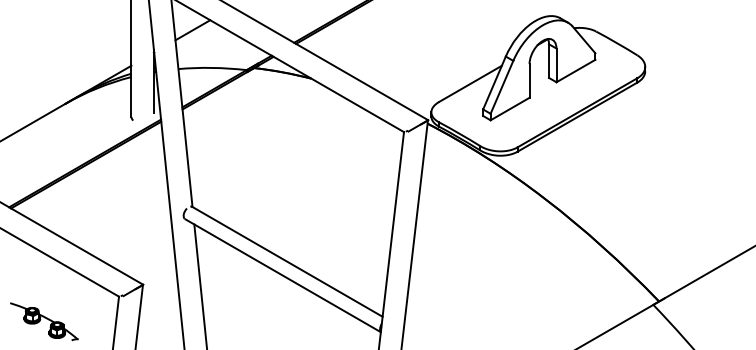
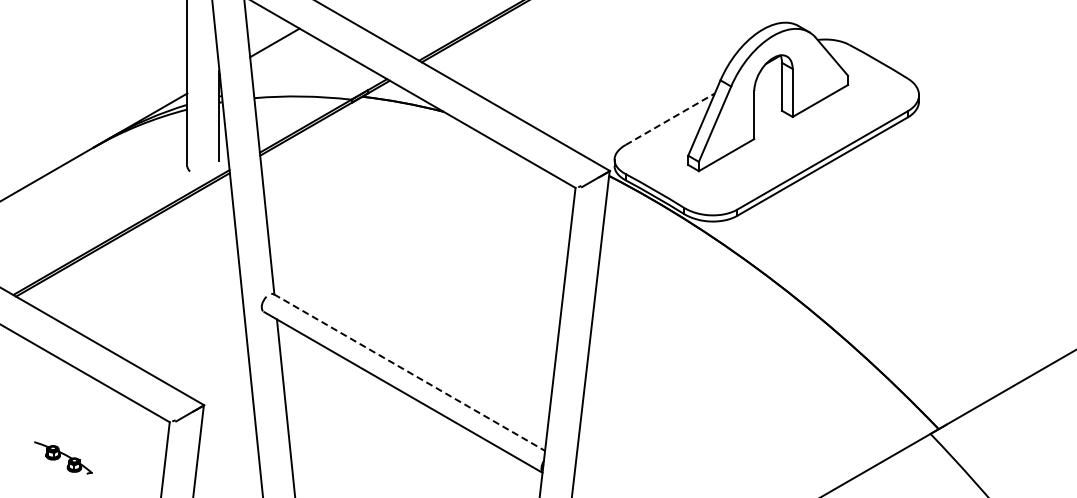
line: (470, 84) -> (670, 119), solid -> dashed
line: (287, 261) -> (409, 372), solid -> dashed
part: (44, 321) -> (63, 457), size x0.6

